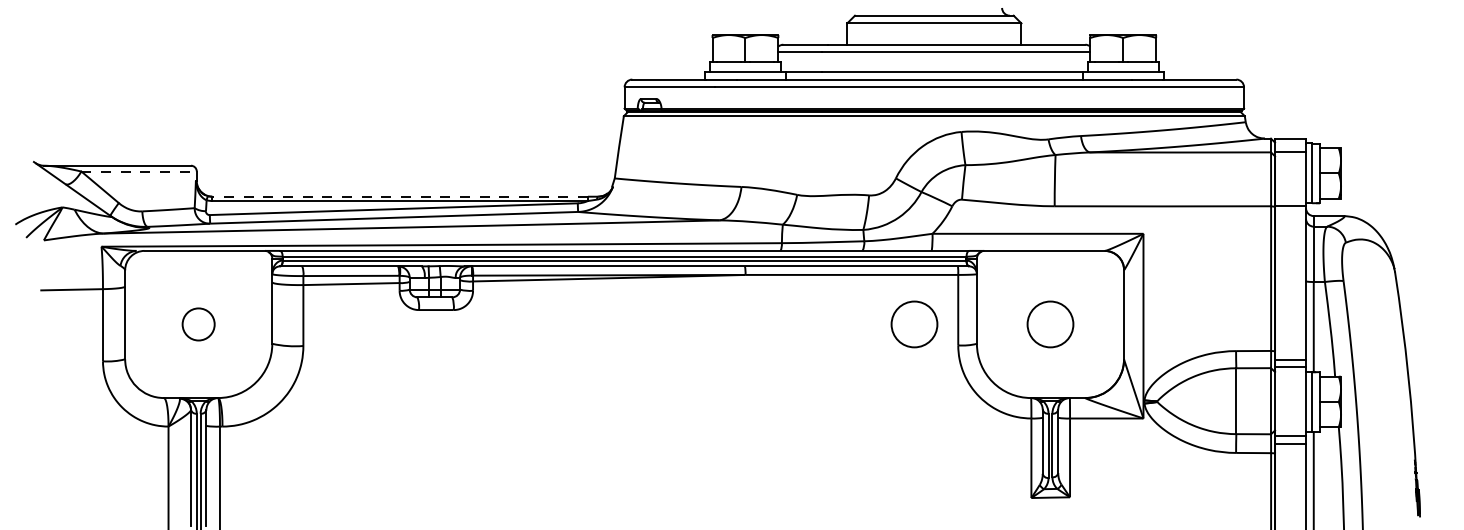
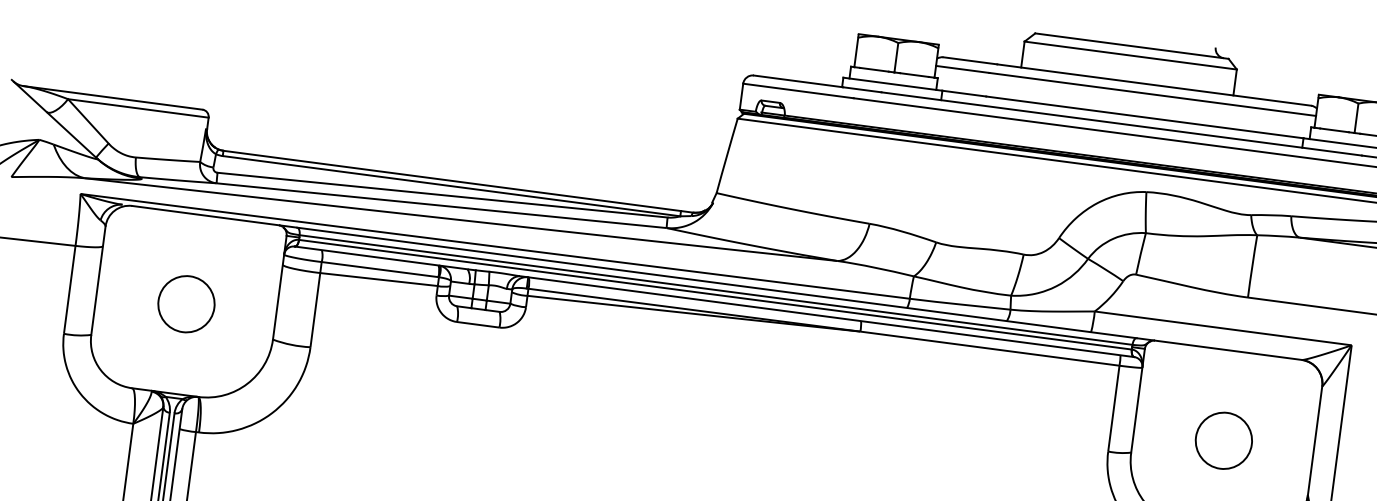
line: (139, 171) -> (138, 108), dashed -> solid
line: (400, 196) -> (452, 180), dashed -> solid
circle: (198, 324) -> (186, 304), size x1.43
circle: (914, 324) -> (1058, 419), removed

